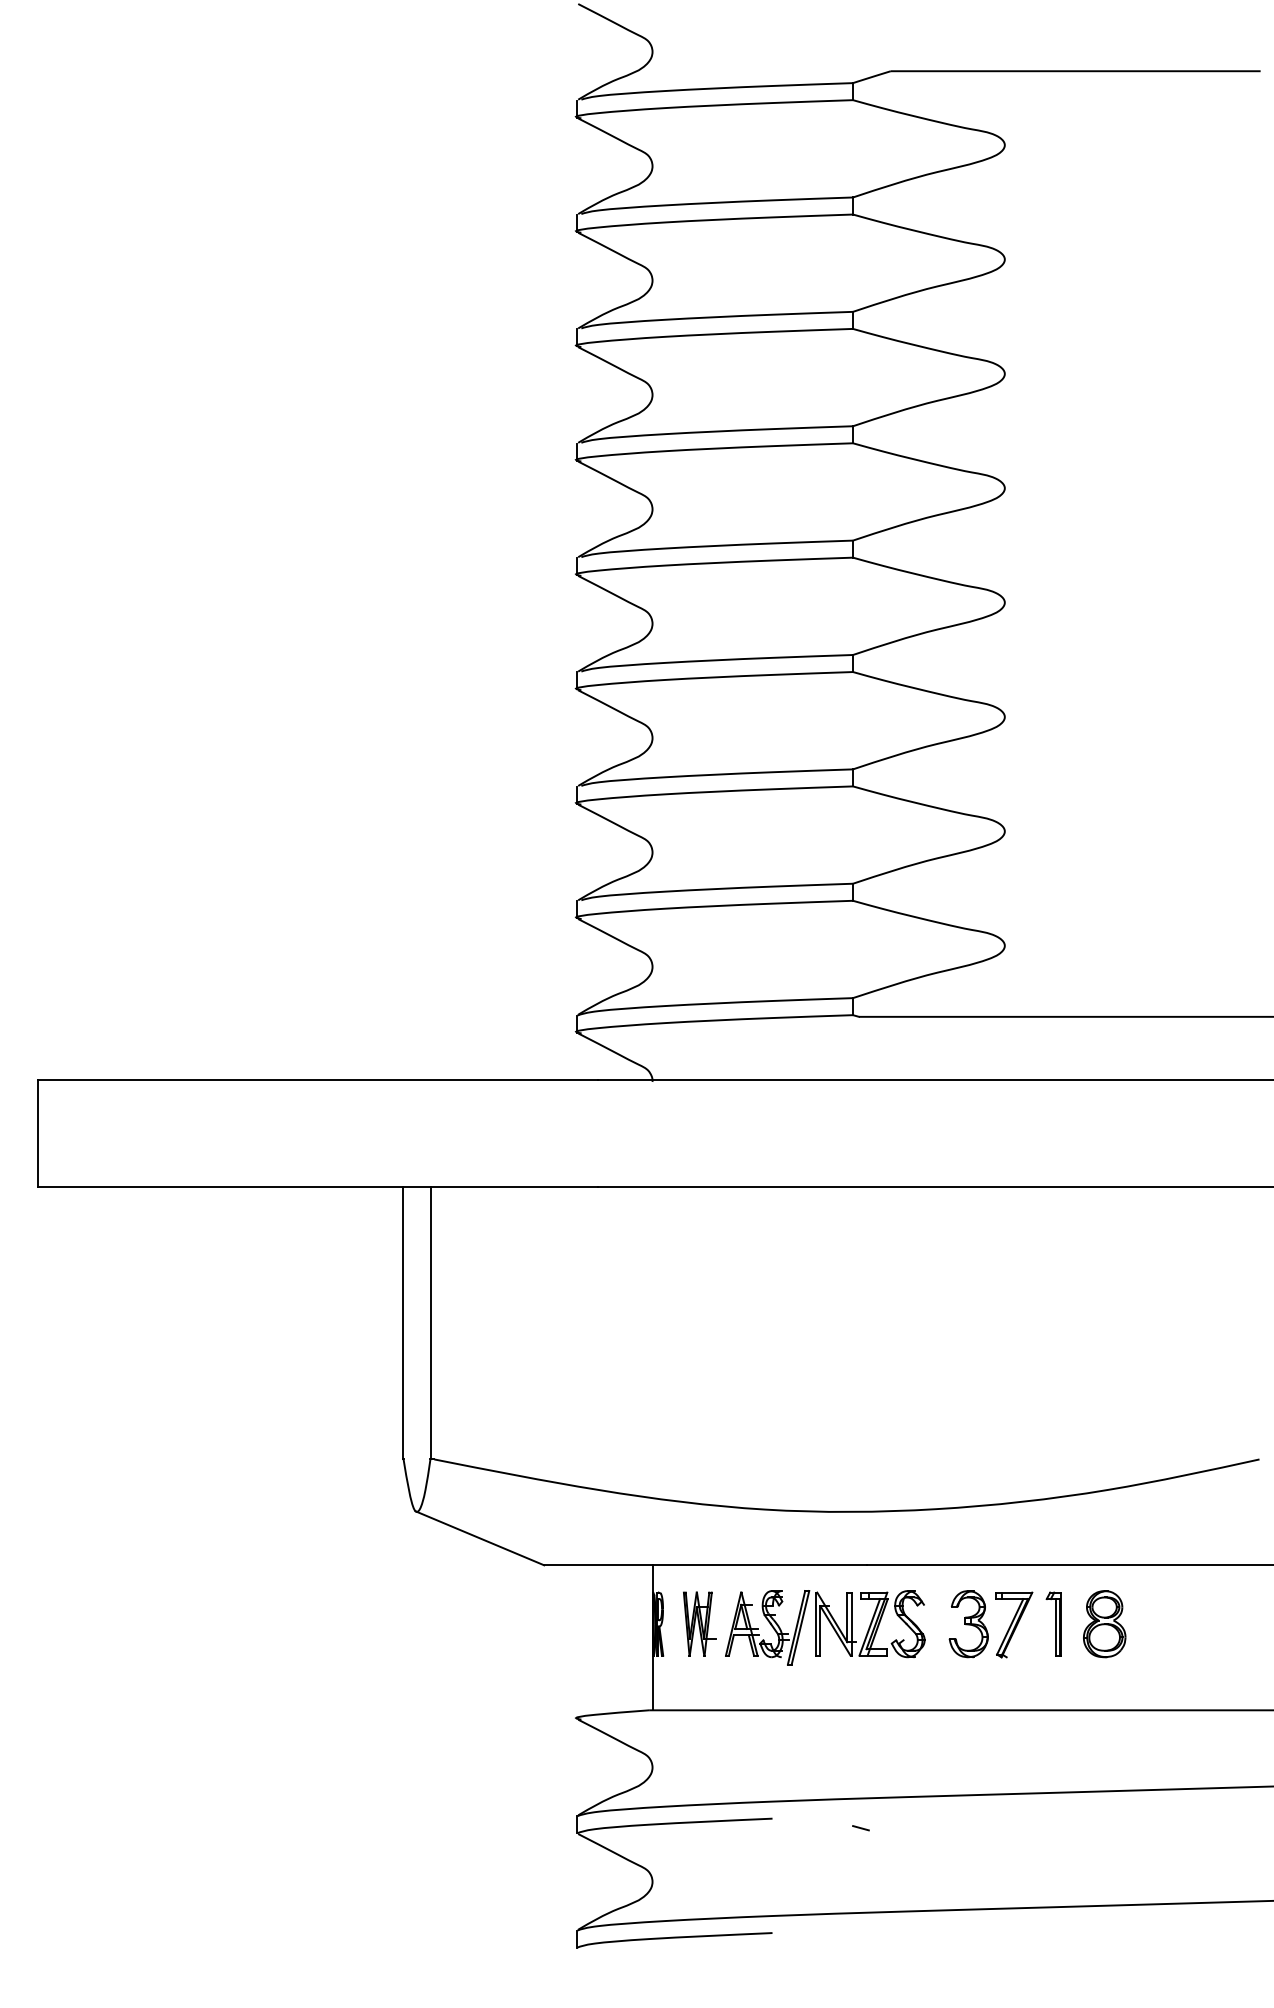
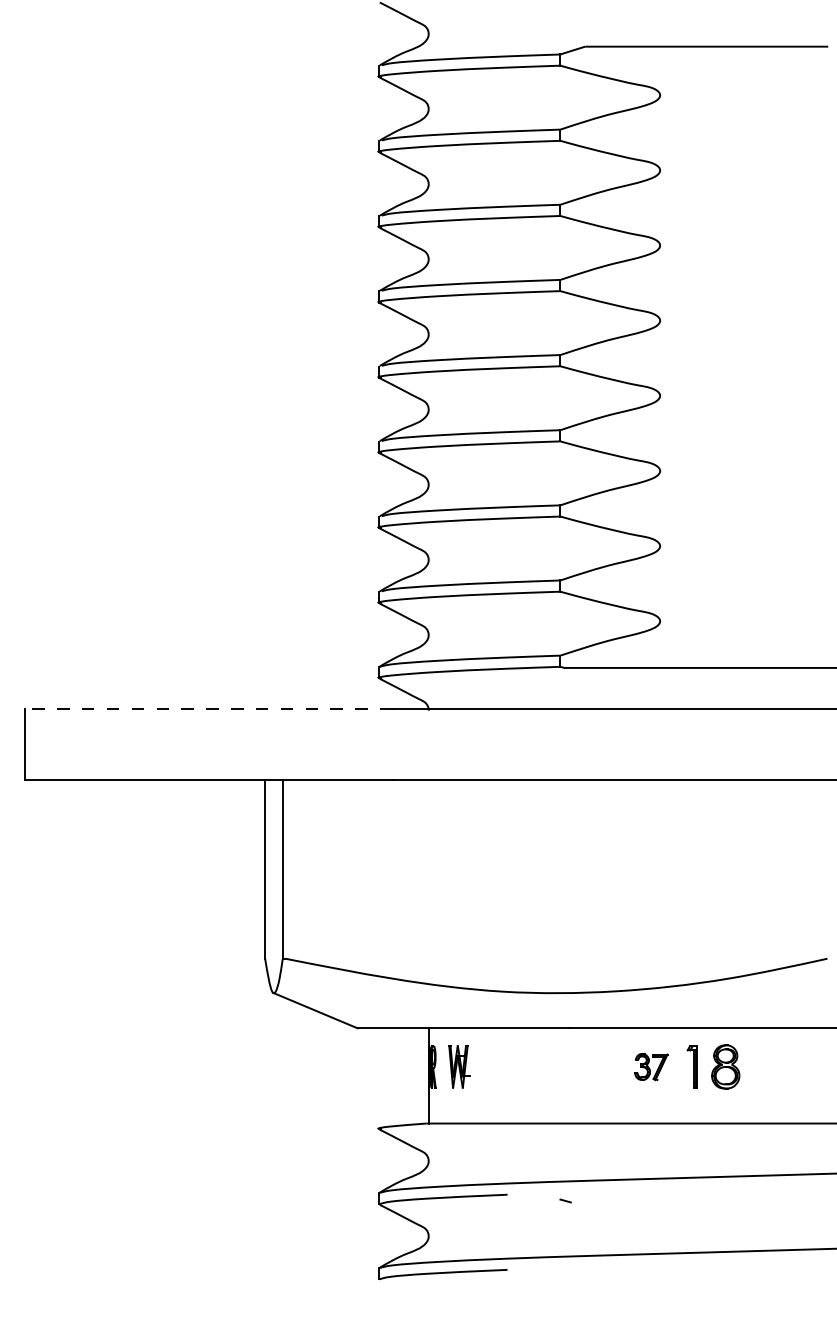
line: (317, 1080) -> (208, 709), solid -> dashed
part: (991, 1623) -> (651, 1066), size x0.6
part: (825, 1628) -> (542, 1069), removed

